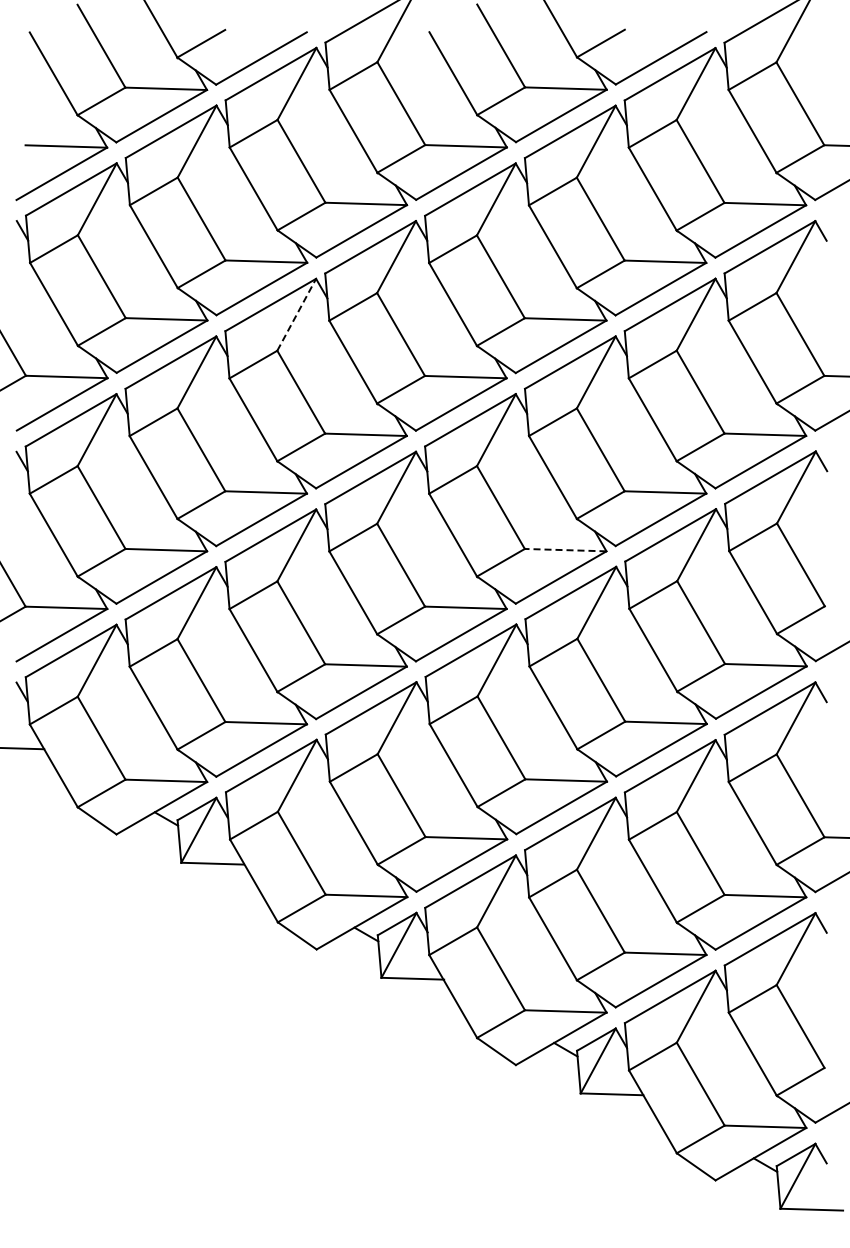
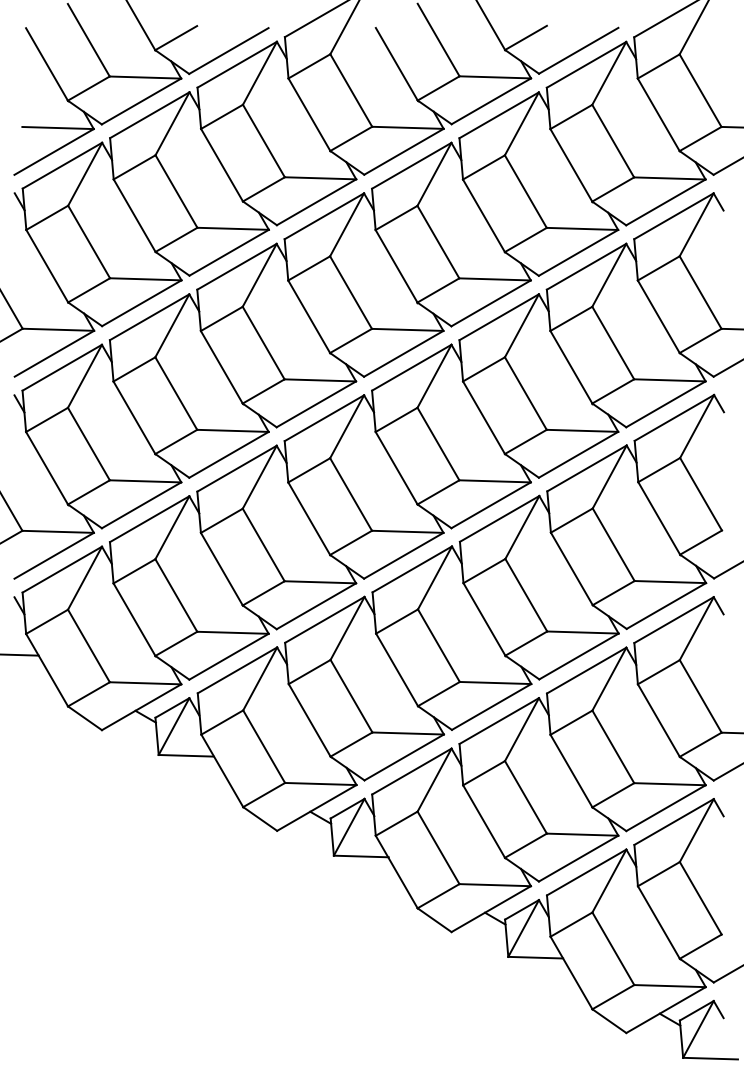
line: (296, 314) -> (259, 275), dashed -> solid
line: (565, 550) -> (494, 481), dashed -> solid

